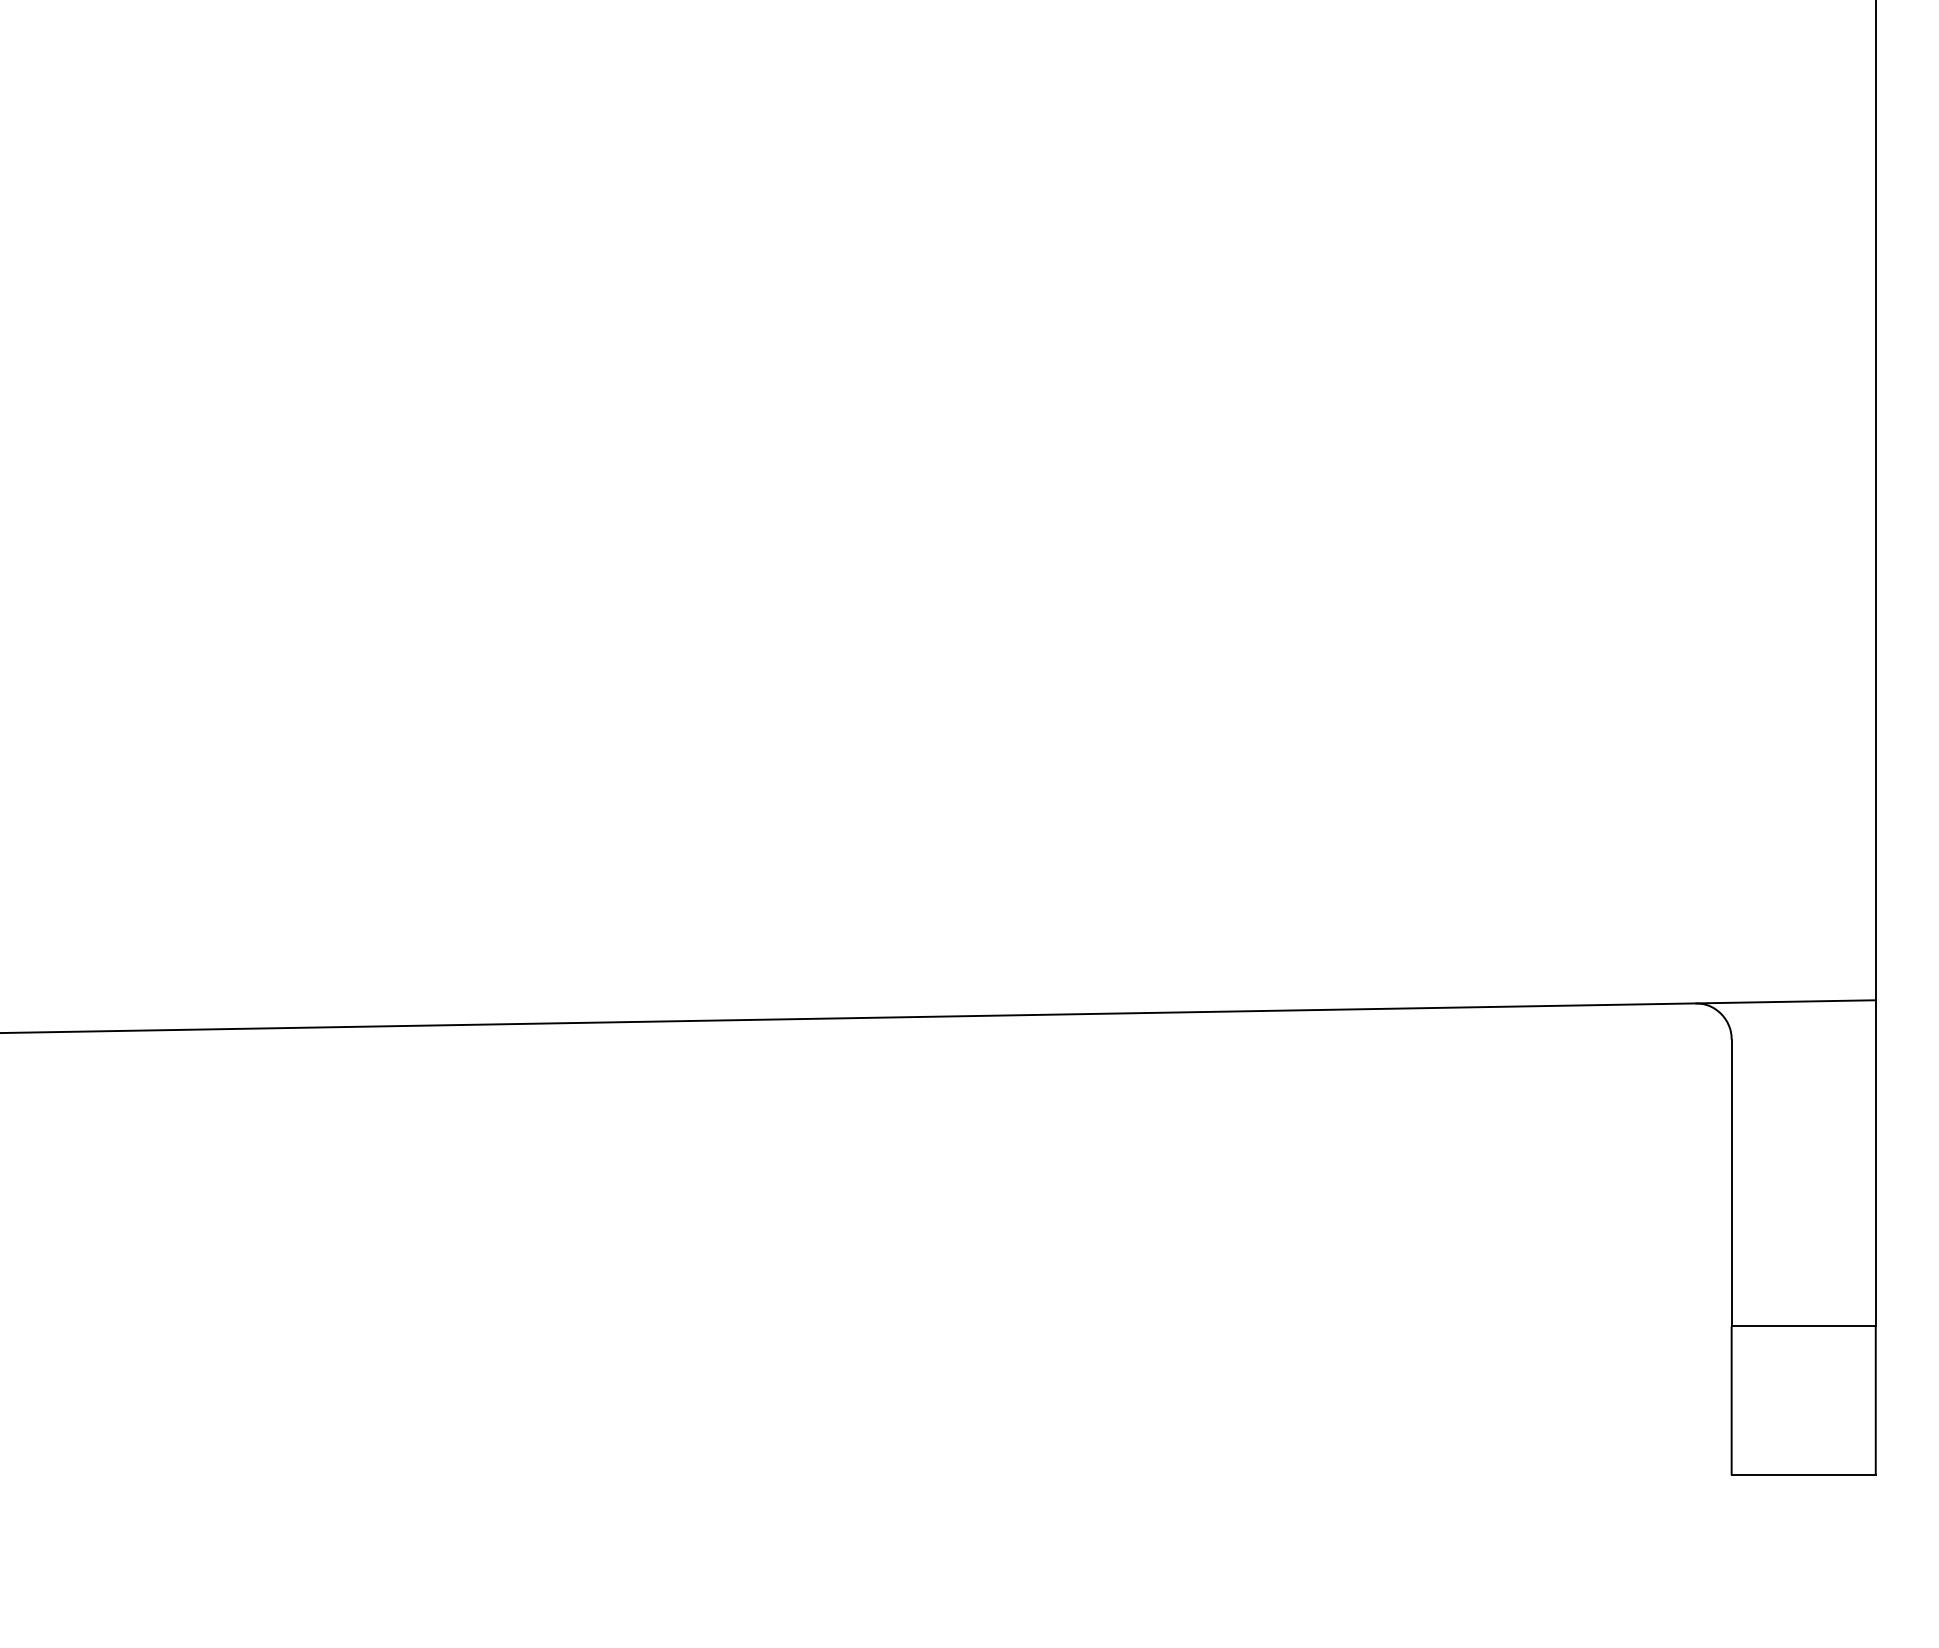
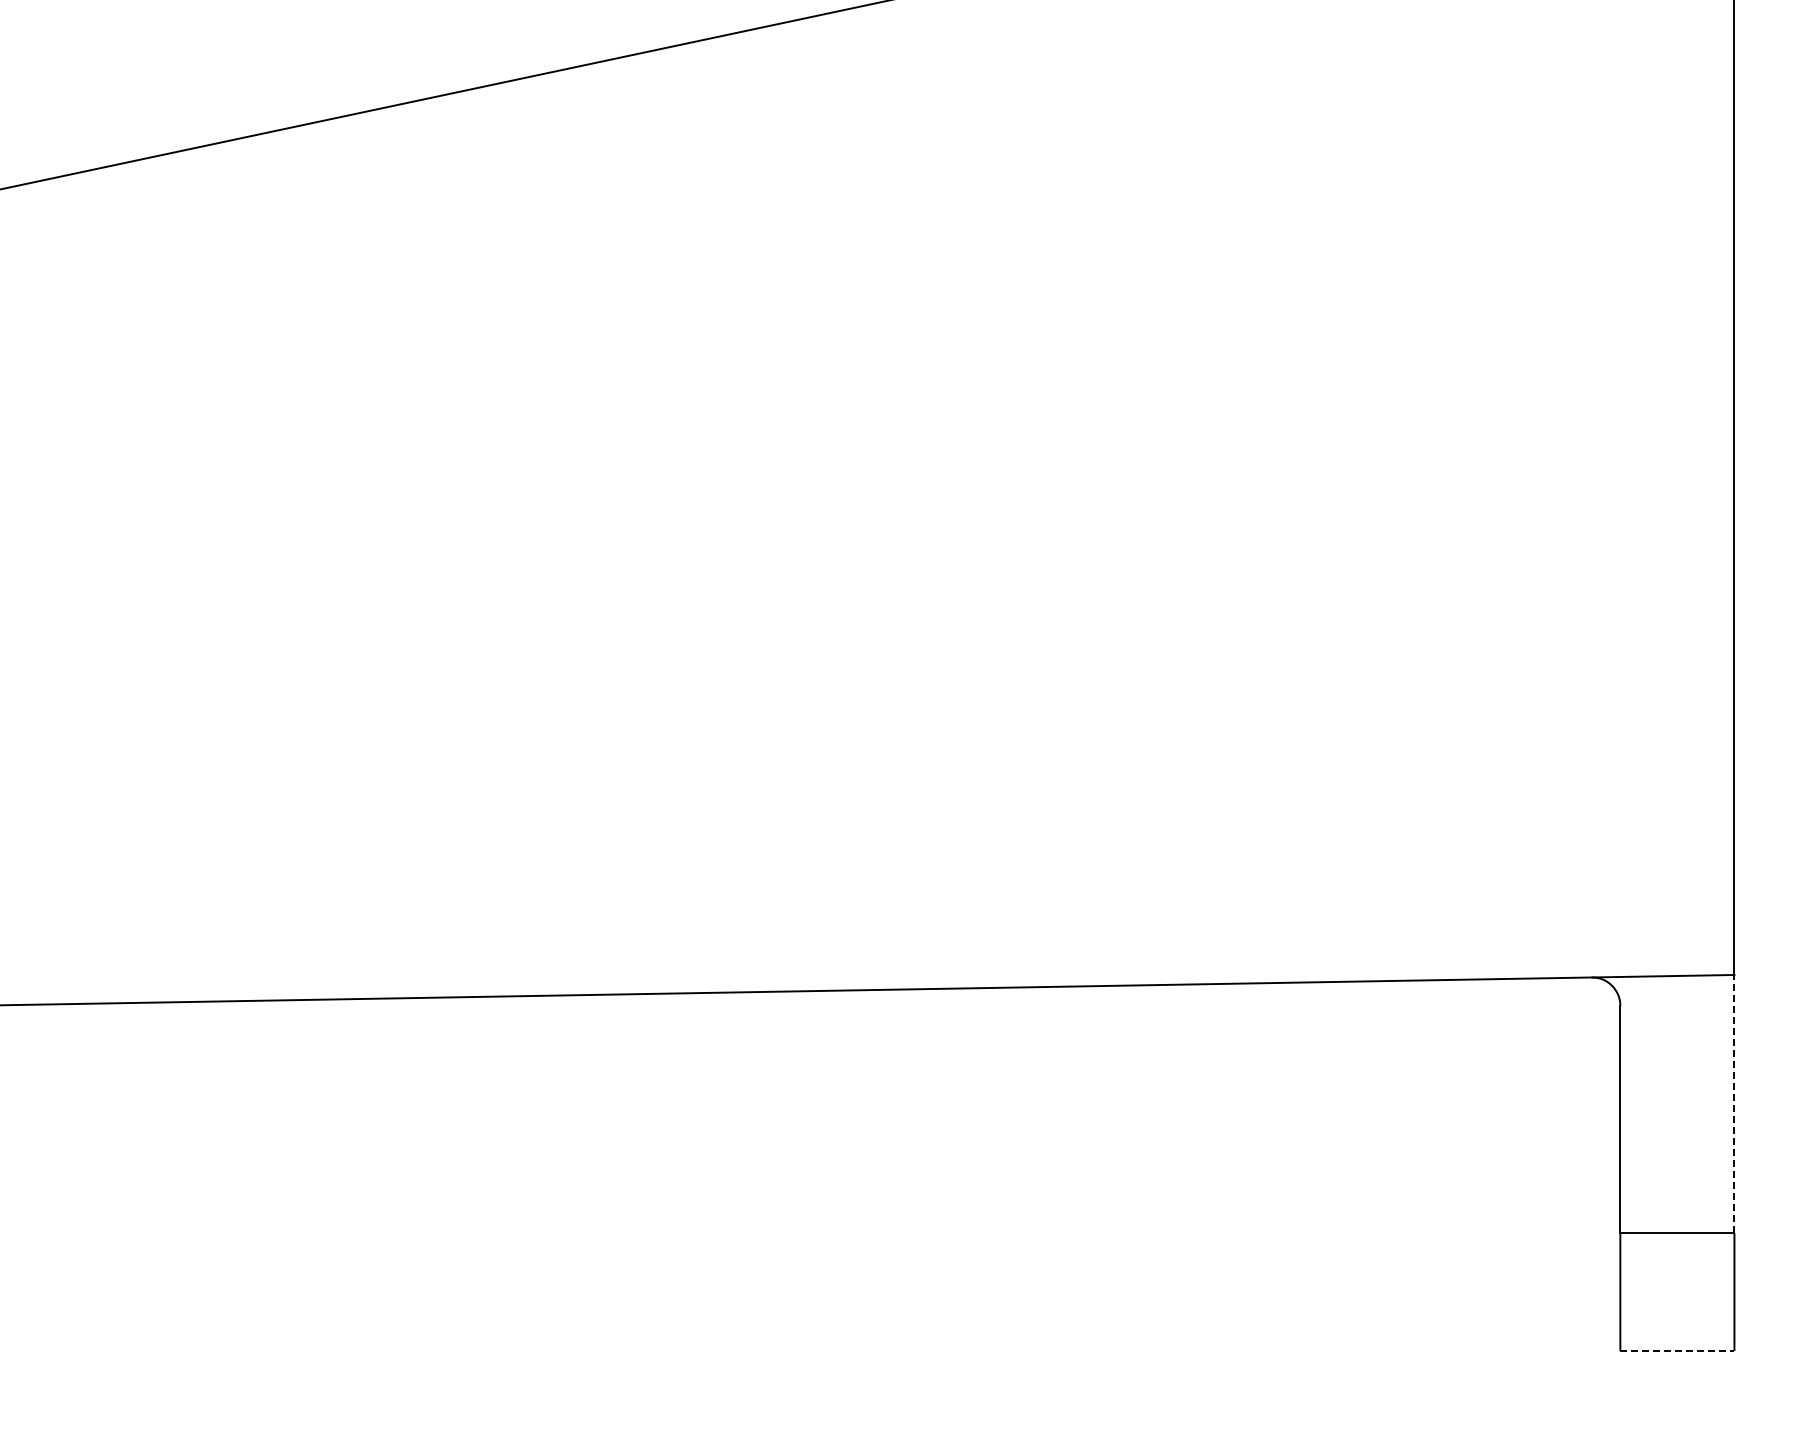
line: (1875, 1162) -> (1734, 1103), solid -> dashed
line: (1803, 1474) -> (1677, 1350), solid -> dashed

